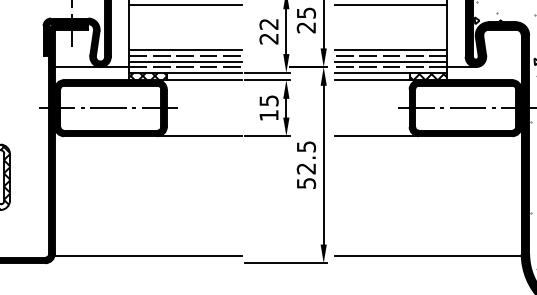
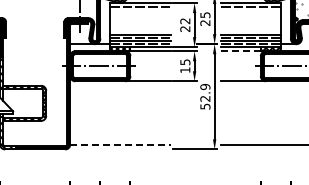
line: (185, 6) -> (140, 11), removed
line: (390, 6) -> (250, 11), removed
line: (373, 80) -> (241, 51), solid -> dashed
text: (306, 147) -> (205, 87), 52.5 -> 52.9
line: (148, 255) -> (120, 145), solid -> dashed

